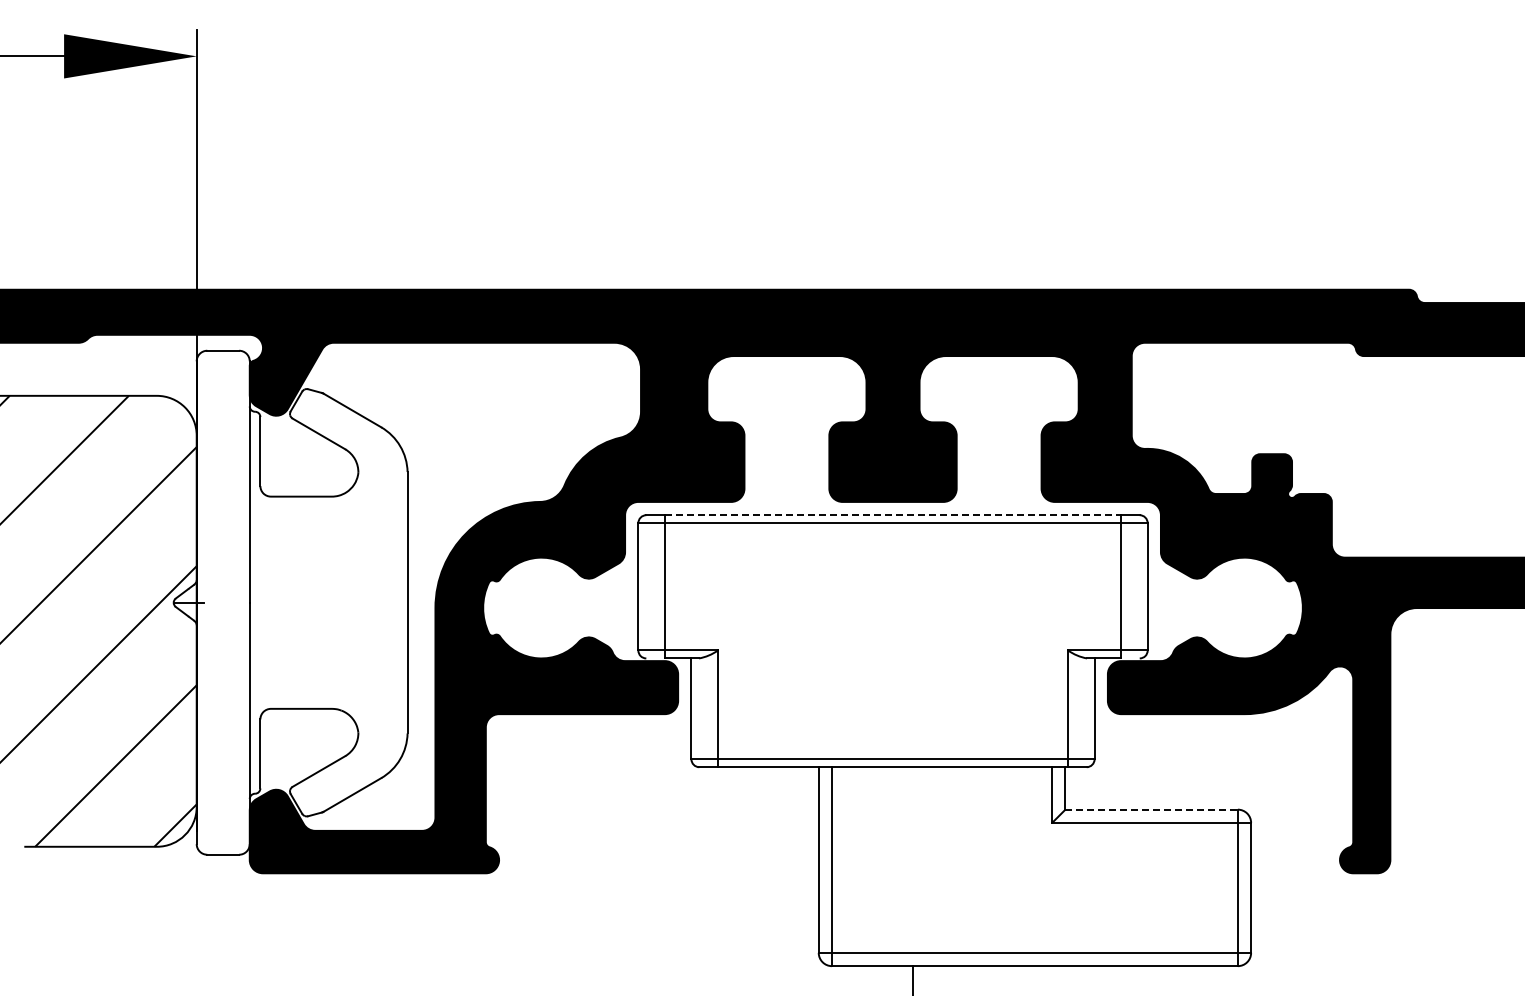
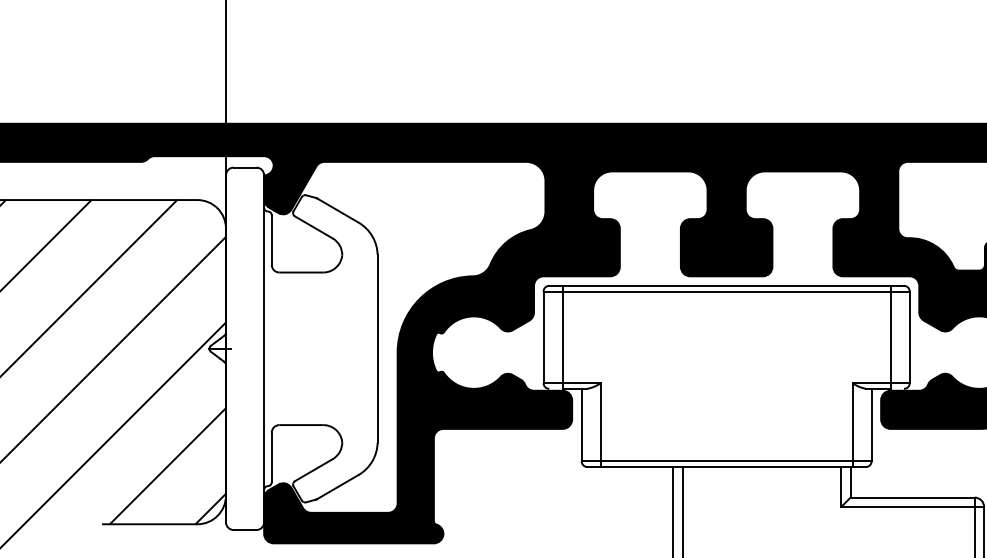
line: (893, 515) -> (726, 286), dashed -> solid
line: (1152, 809) -> (913, 497), dashed -> solid

